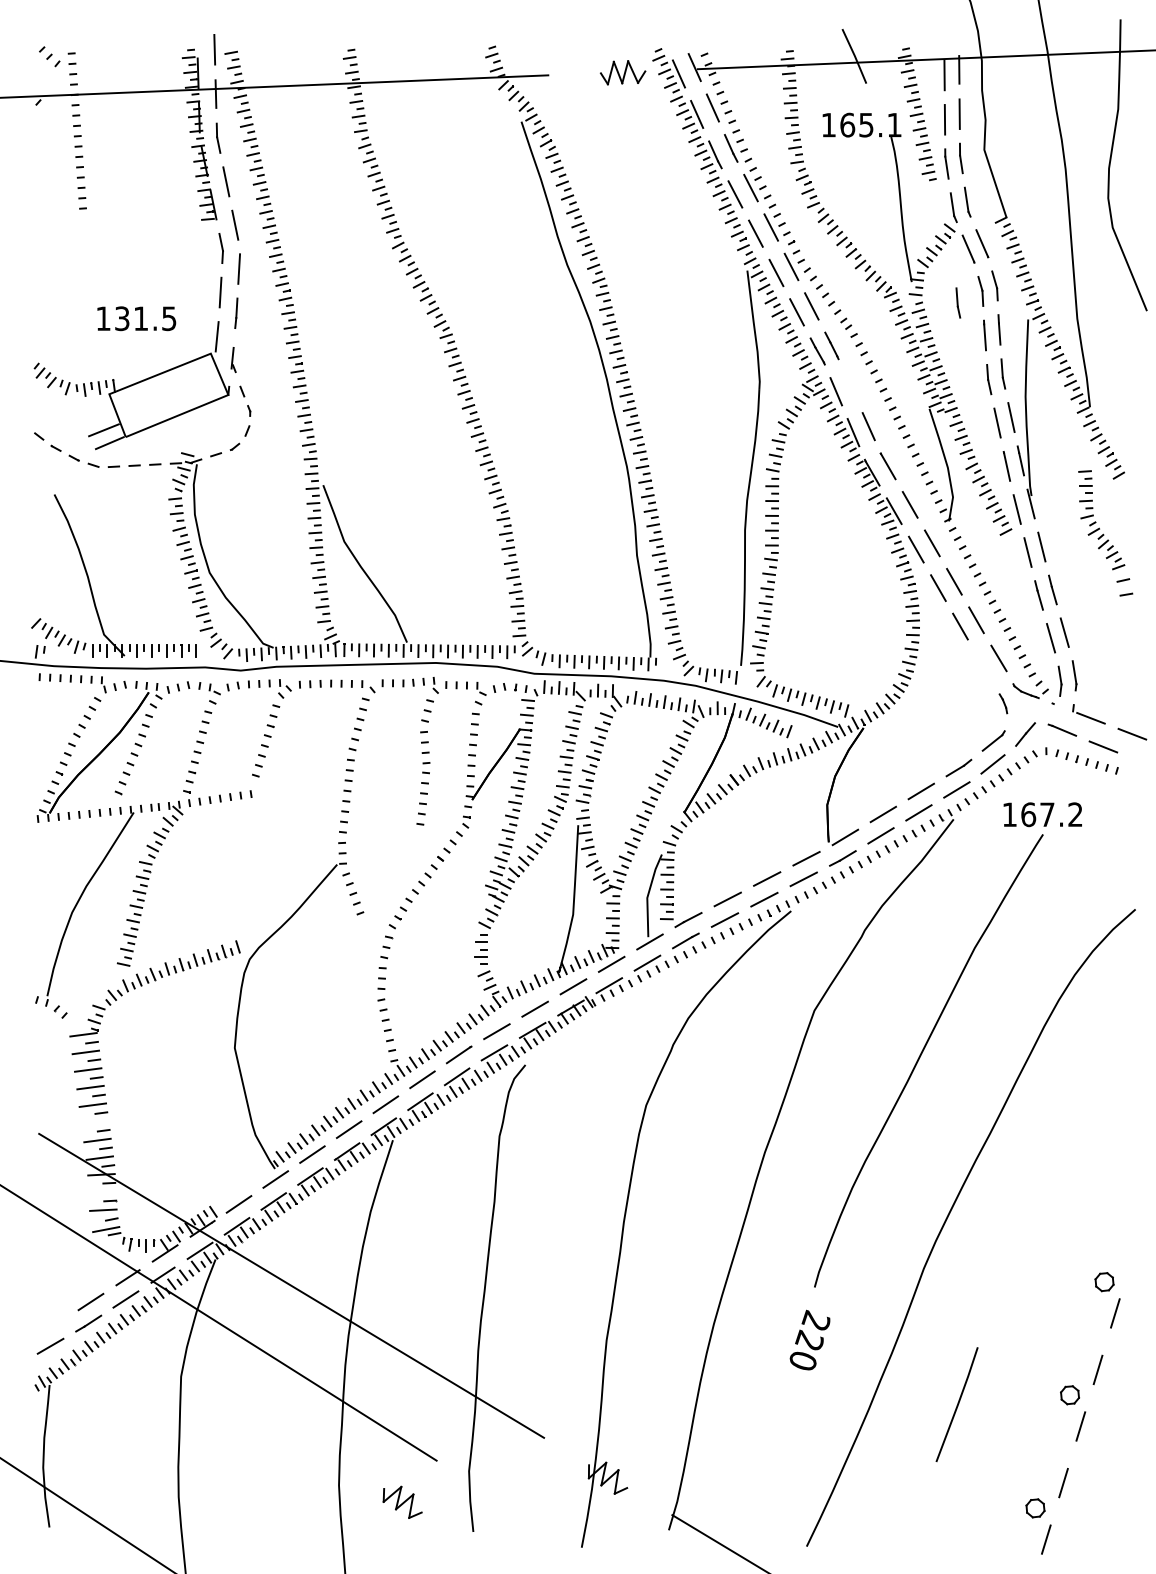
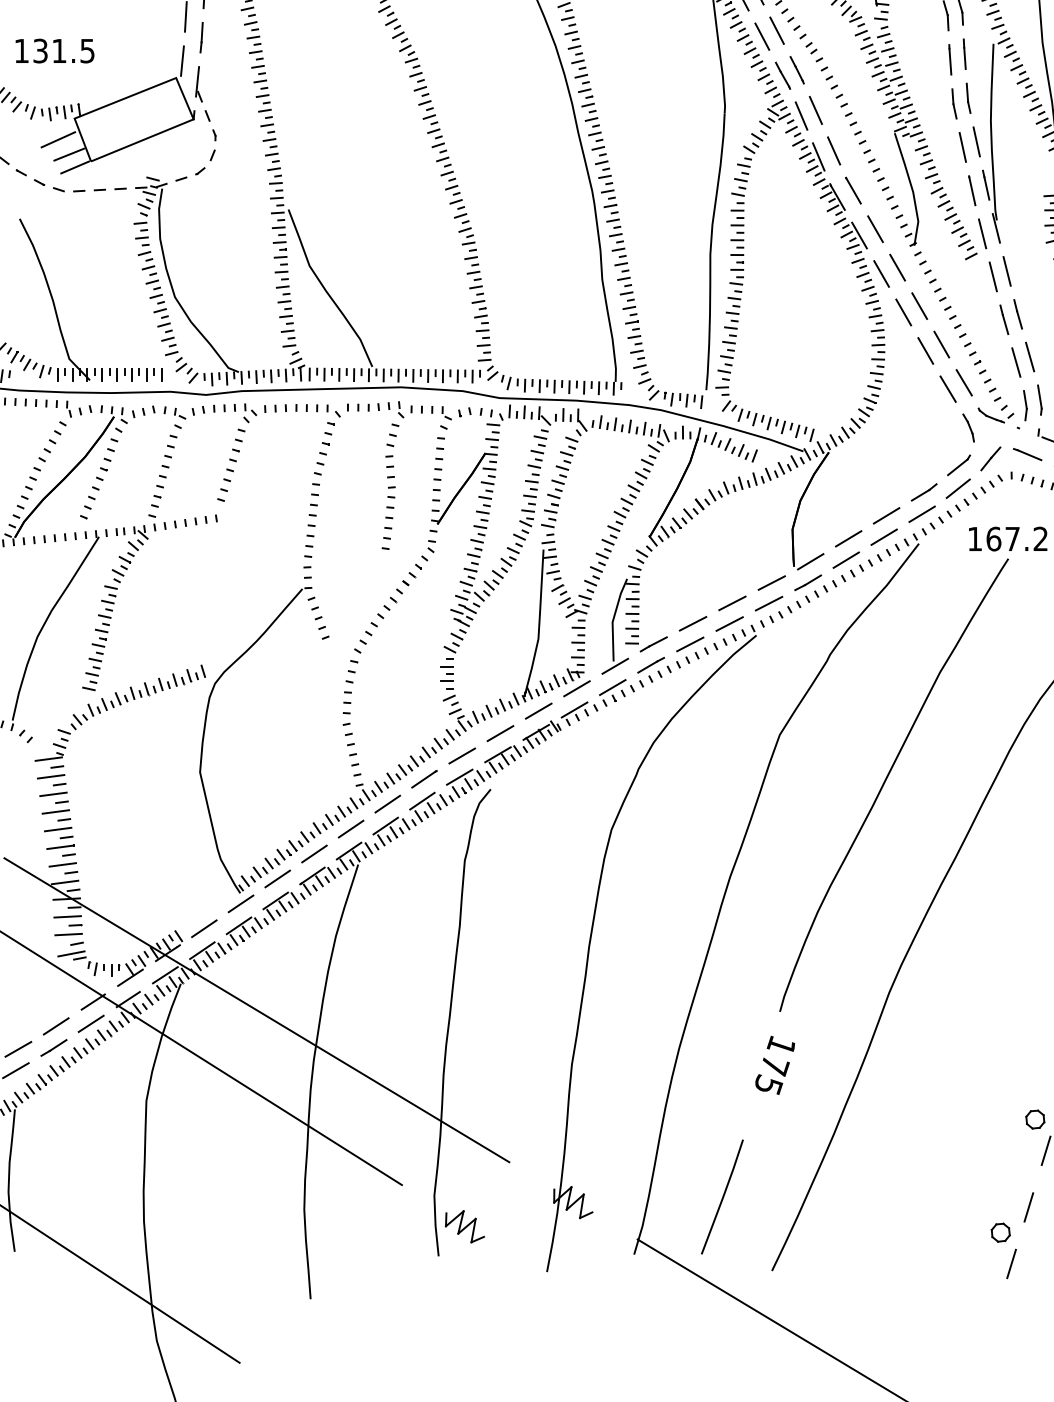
part: (958, 302) -> (923, 26), removed
text: (136, 318) -> (54, 50), moved
part: (233, 359) -> (198, 83), size x1.43
line: (850, 385) -> (815, 109), added
line: (92, 415) -> (57, 139), added
line: (982, 664) -> (947, 388), added
part: (1003, 703) -> (968, 427), size x1.43
line: (95, 1122) -> (60, 846), added
line: (102, 1192) -> (67, 916), added
line: (52, 1324) -> (17, 1048), added
text: (809, 1339) -> (774, 1063), 220 -> 175
line: (957, 1404) -> (722, 1196), moved
part: (402, 1501) -> (464, 1225), moved

